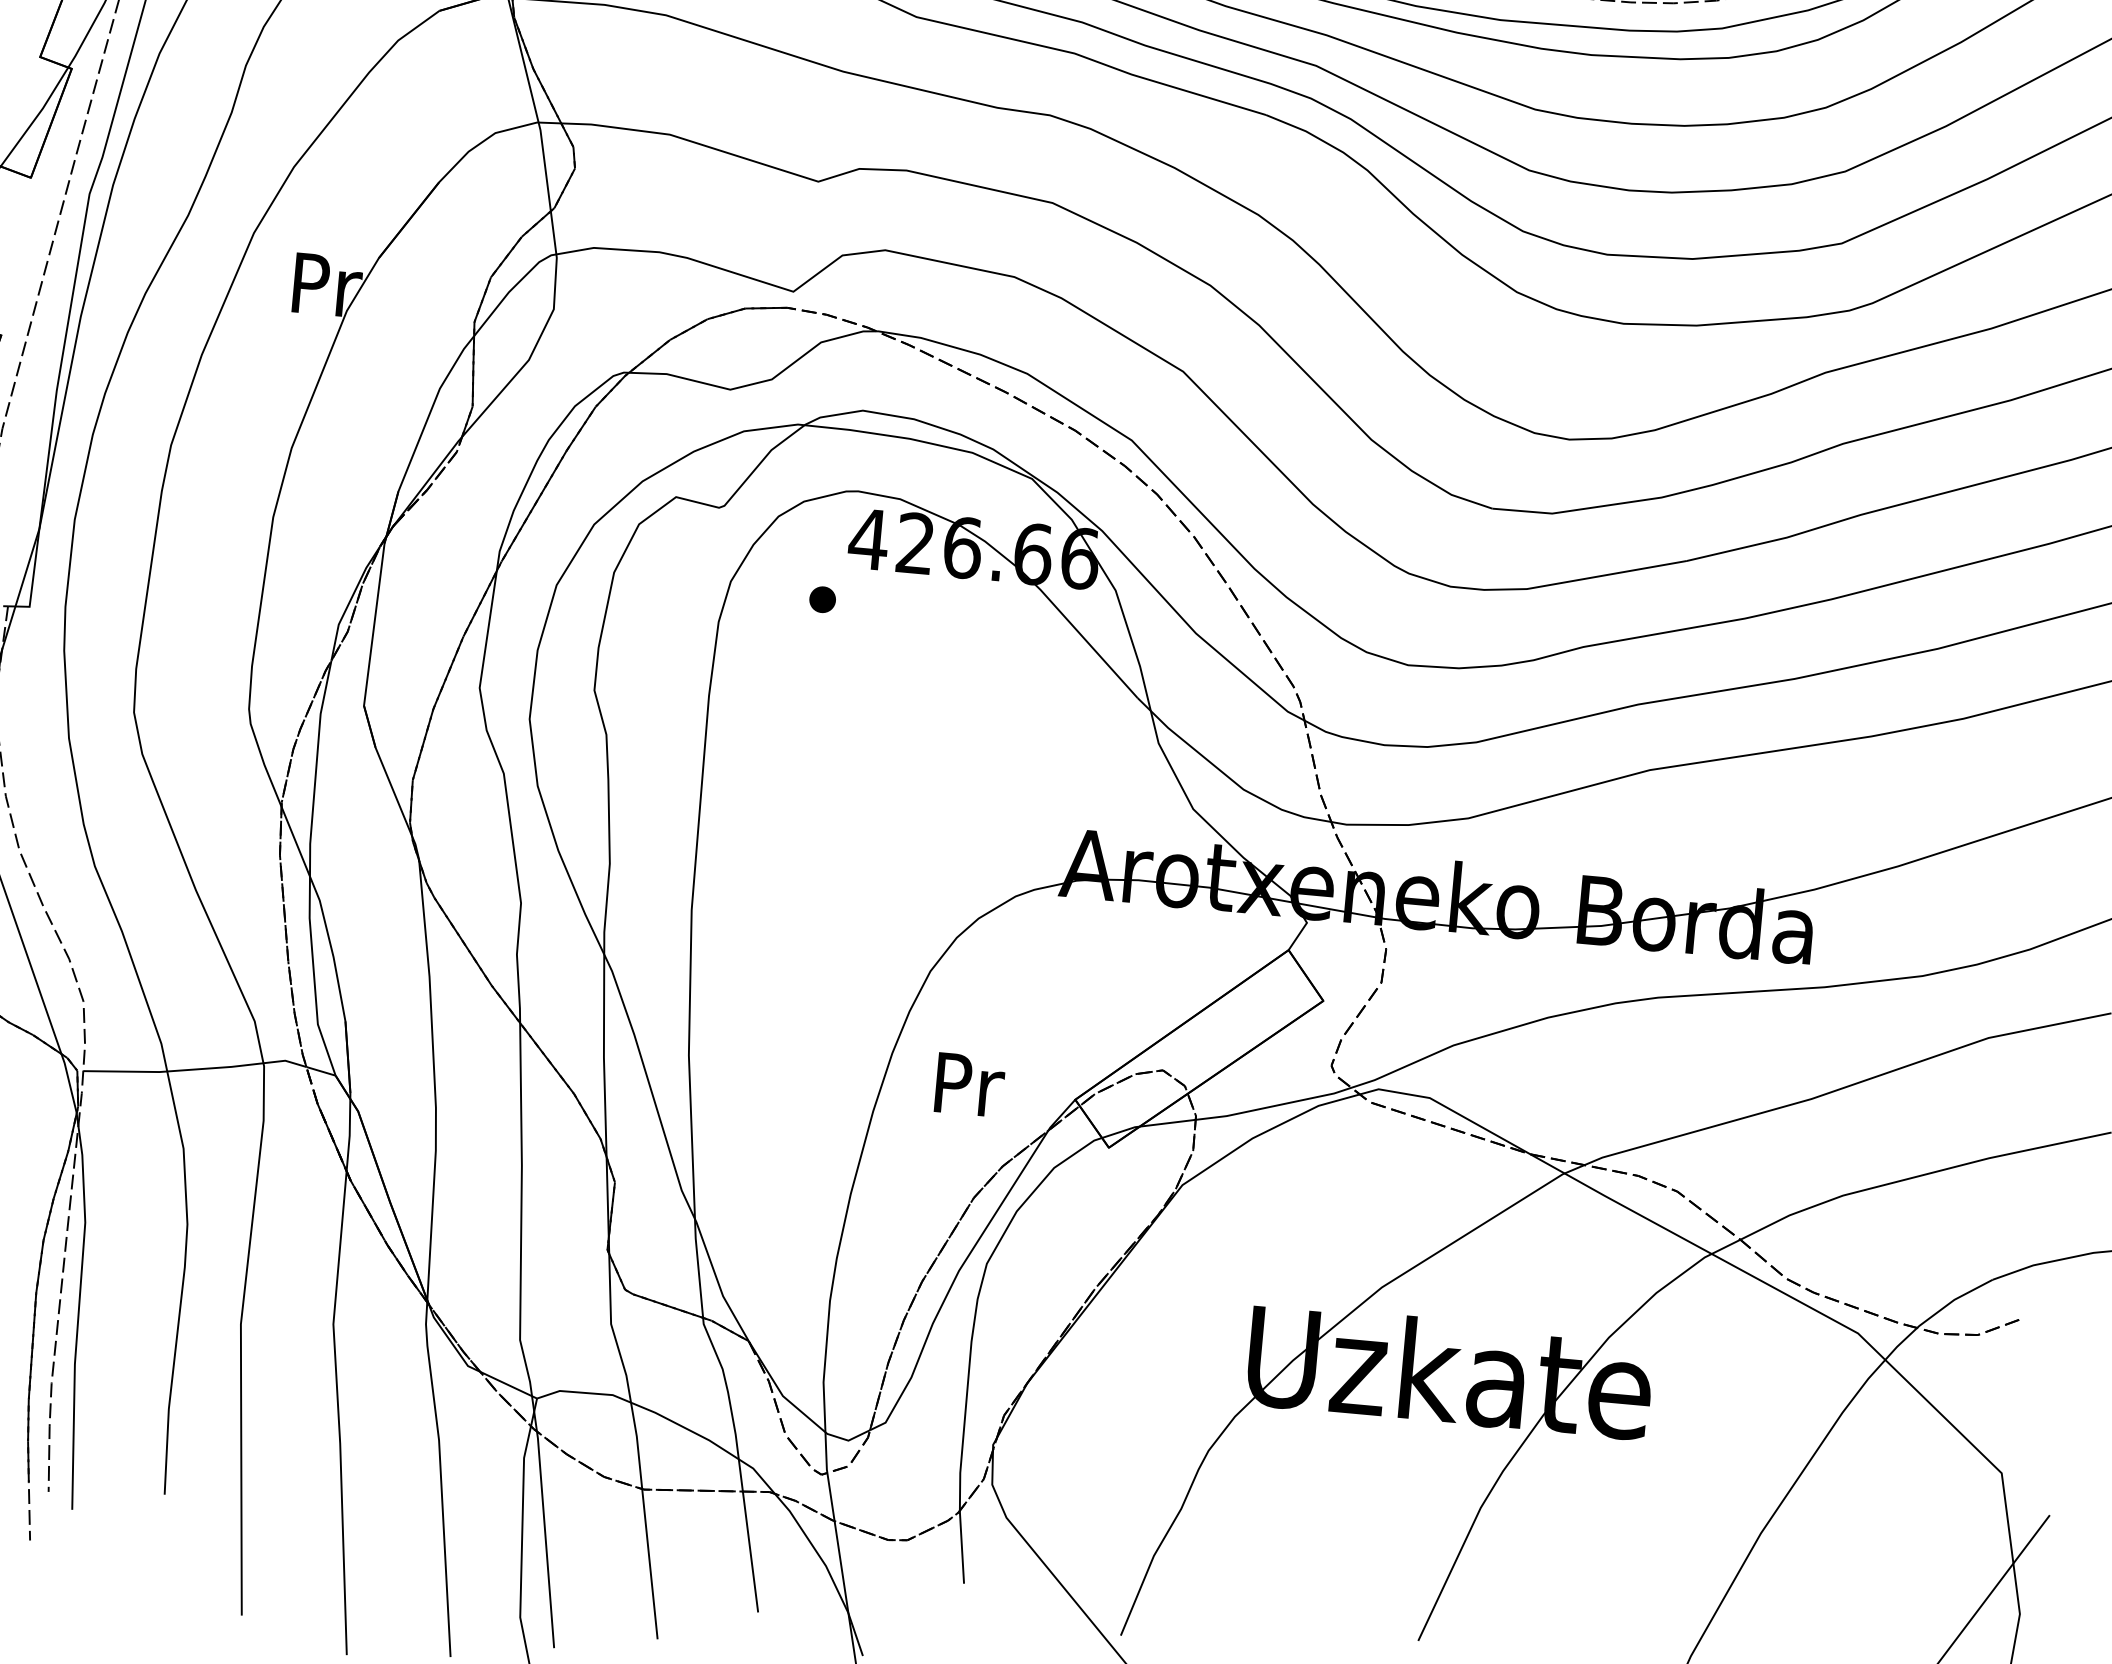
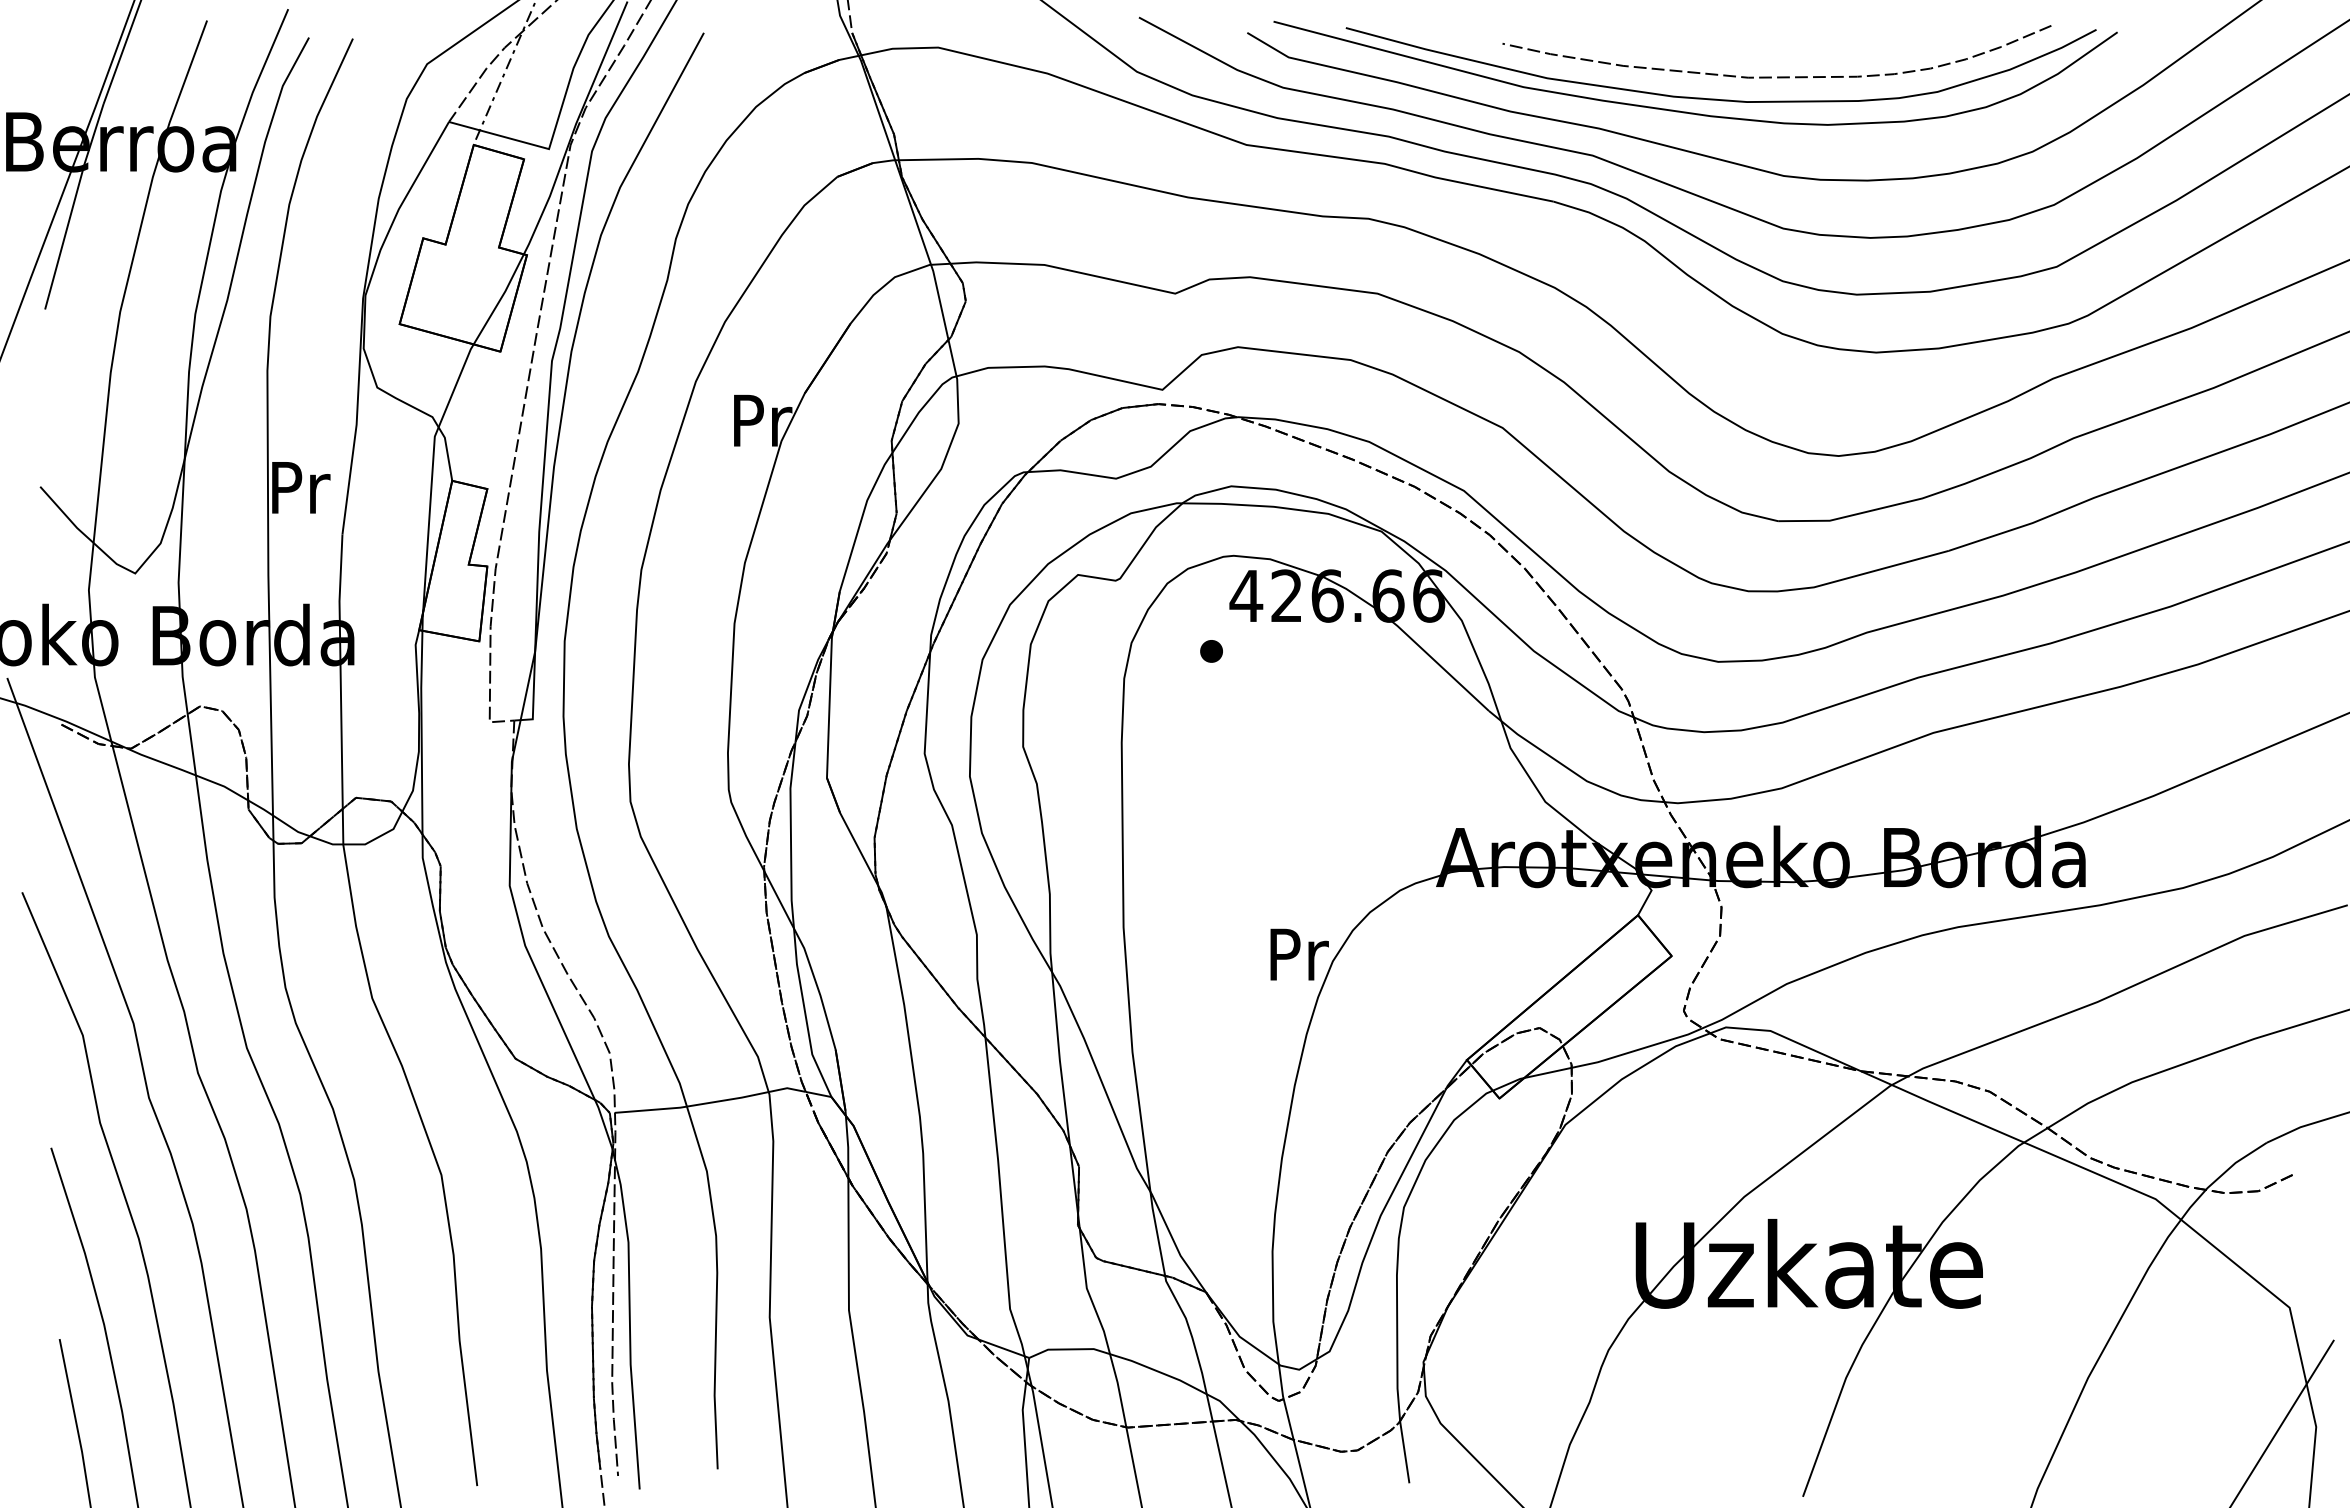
text: (969, 1084) -> (1299, 954), moved

